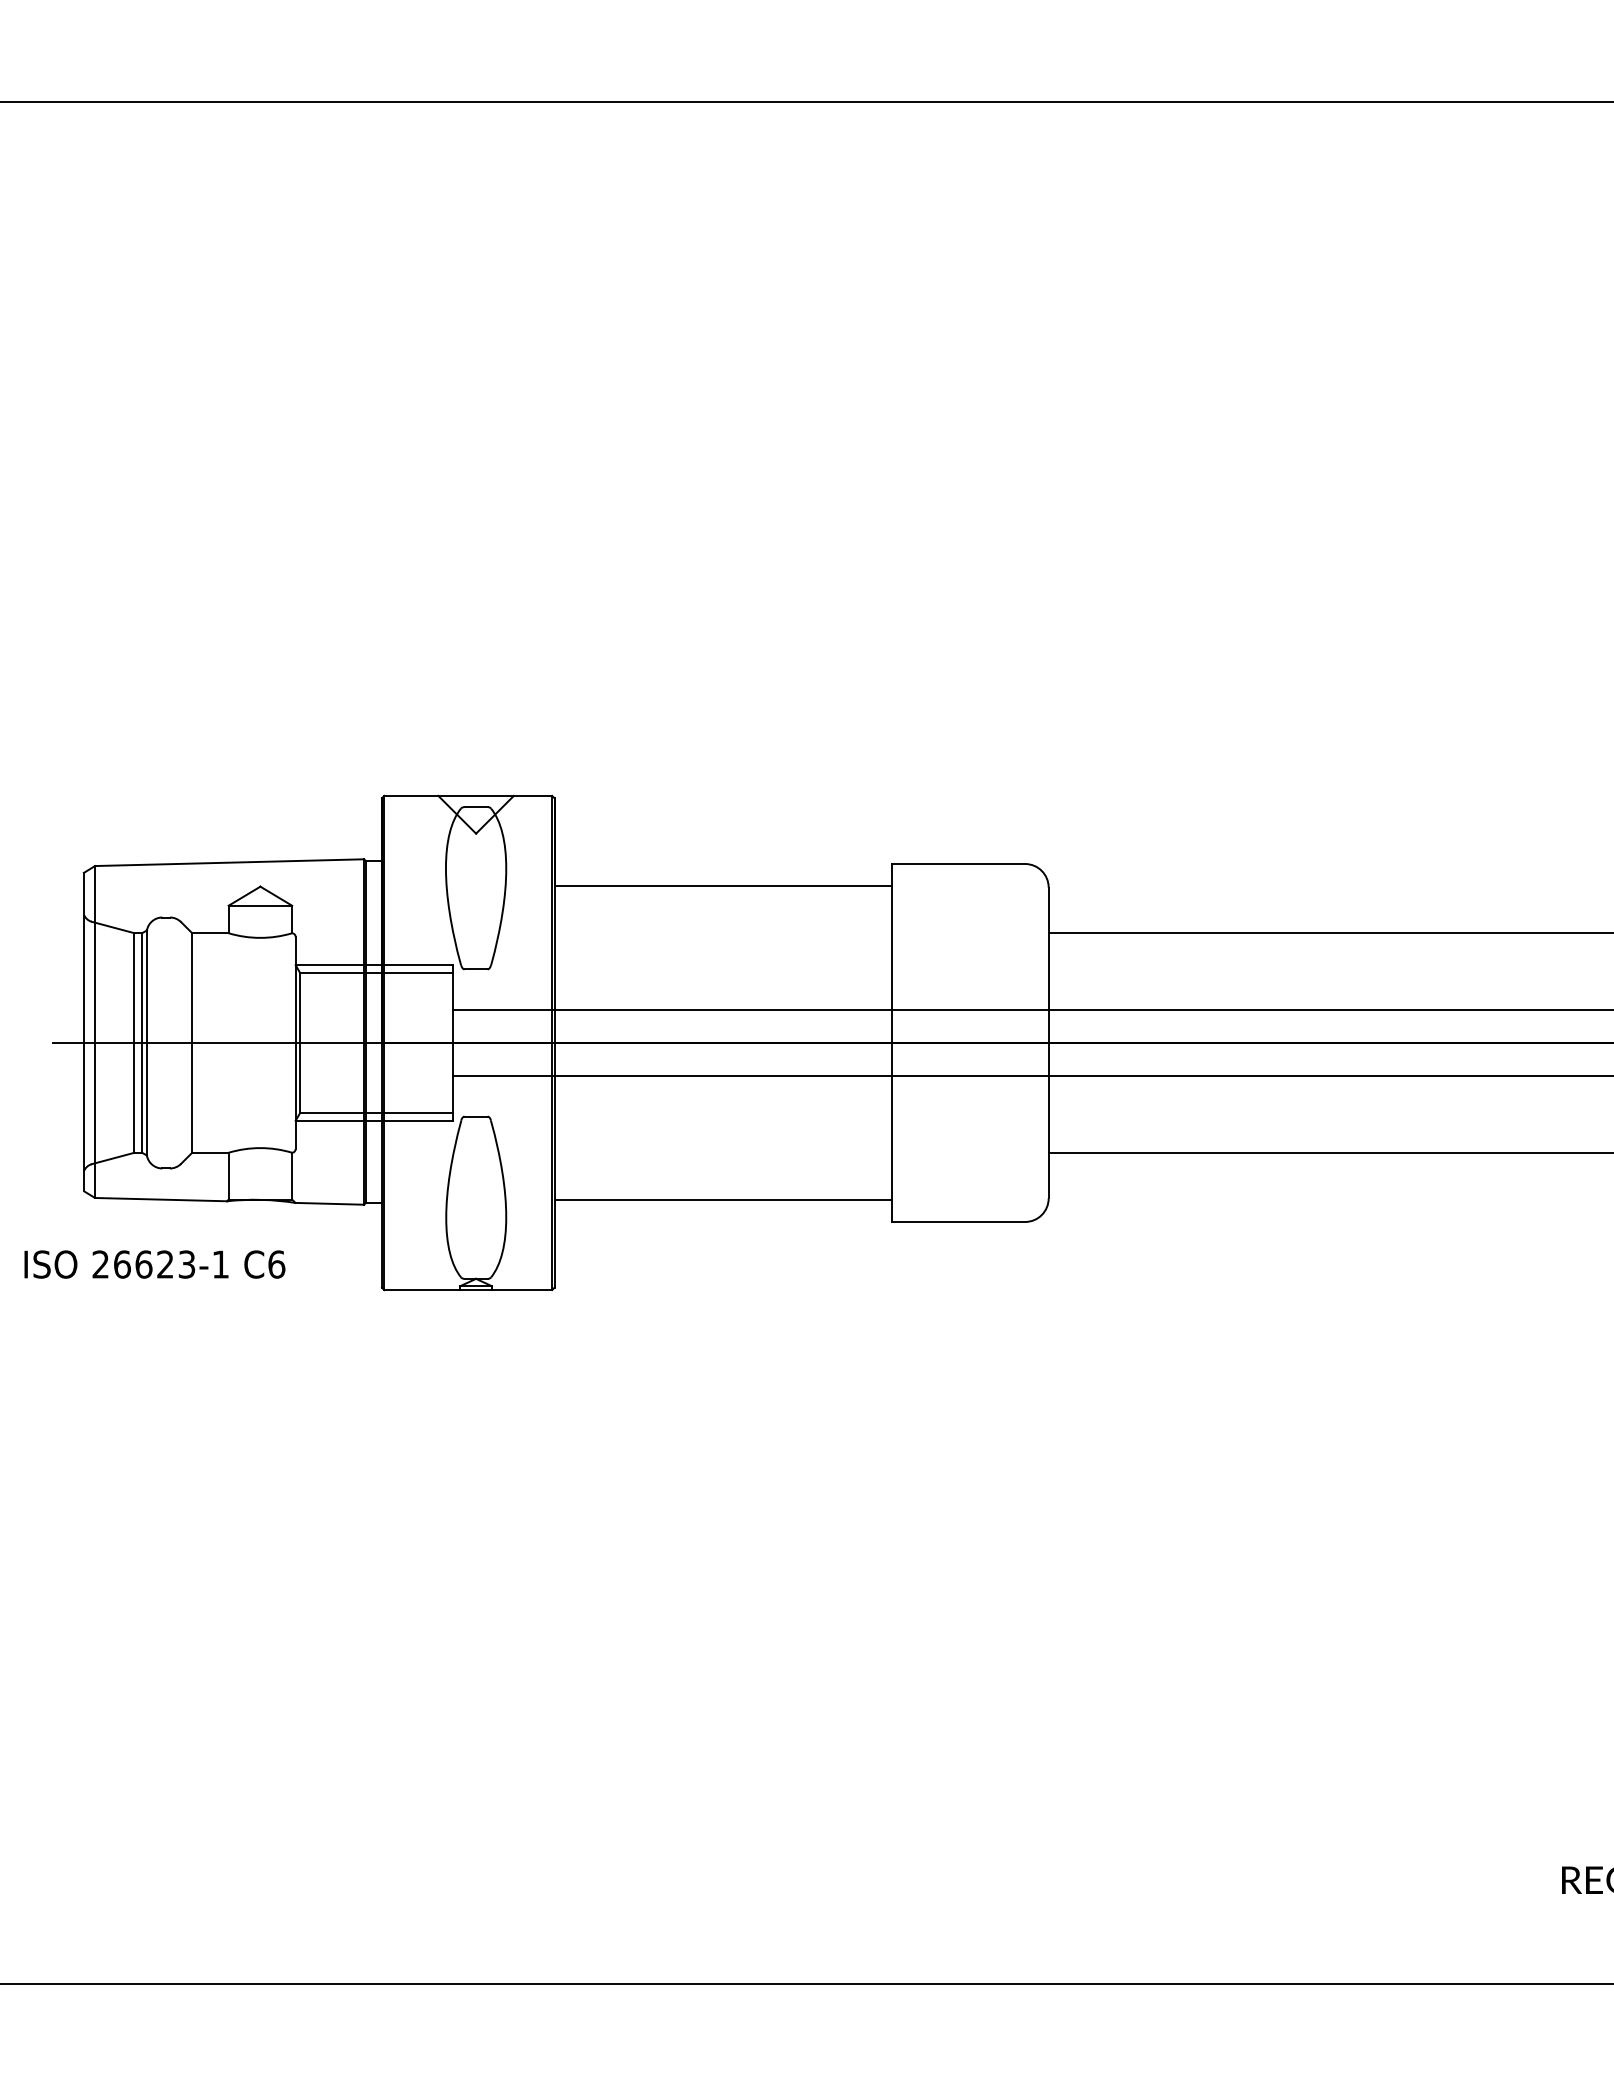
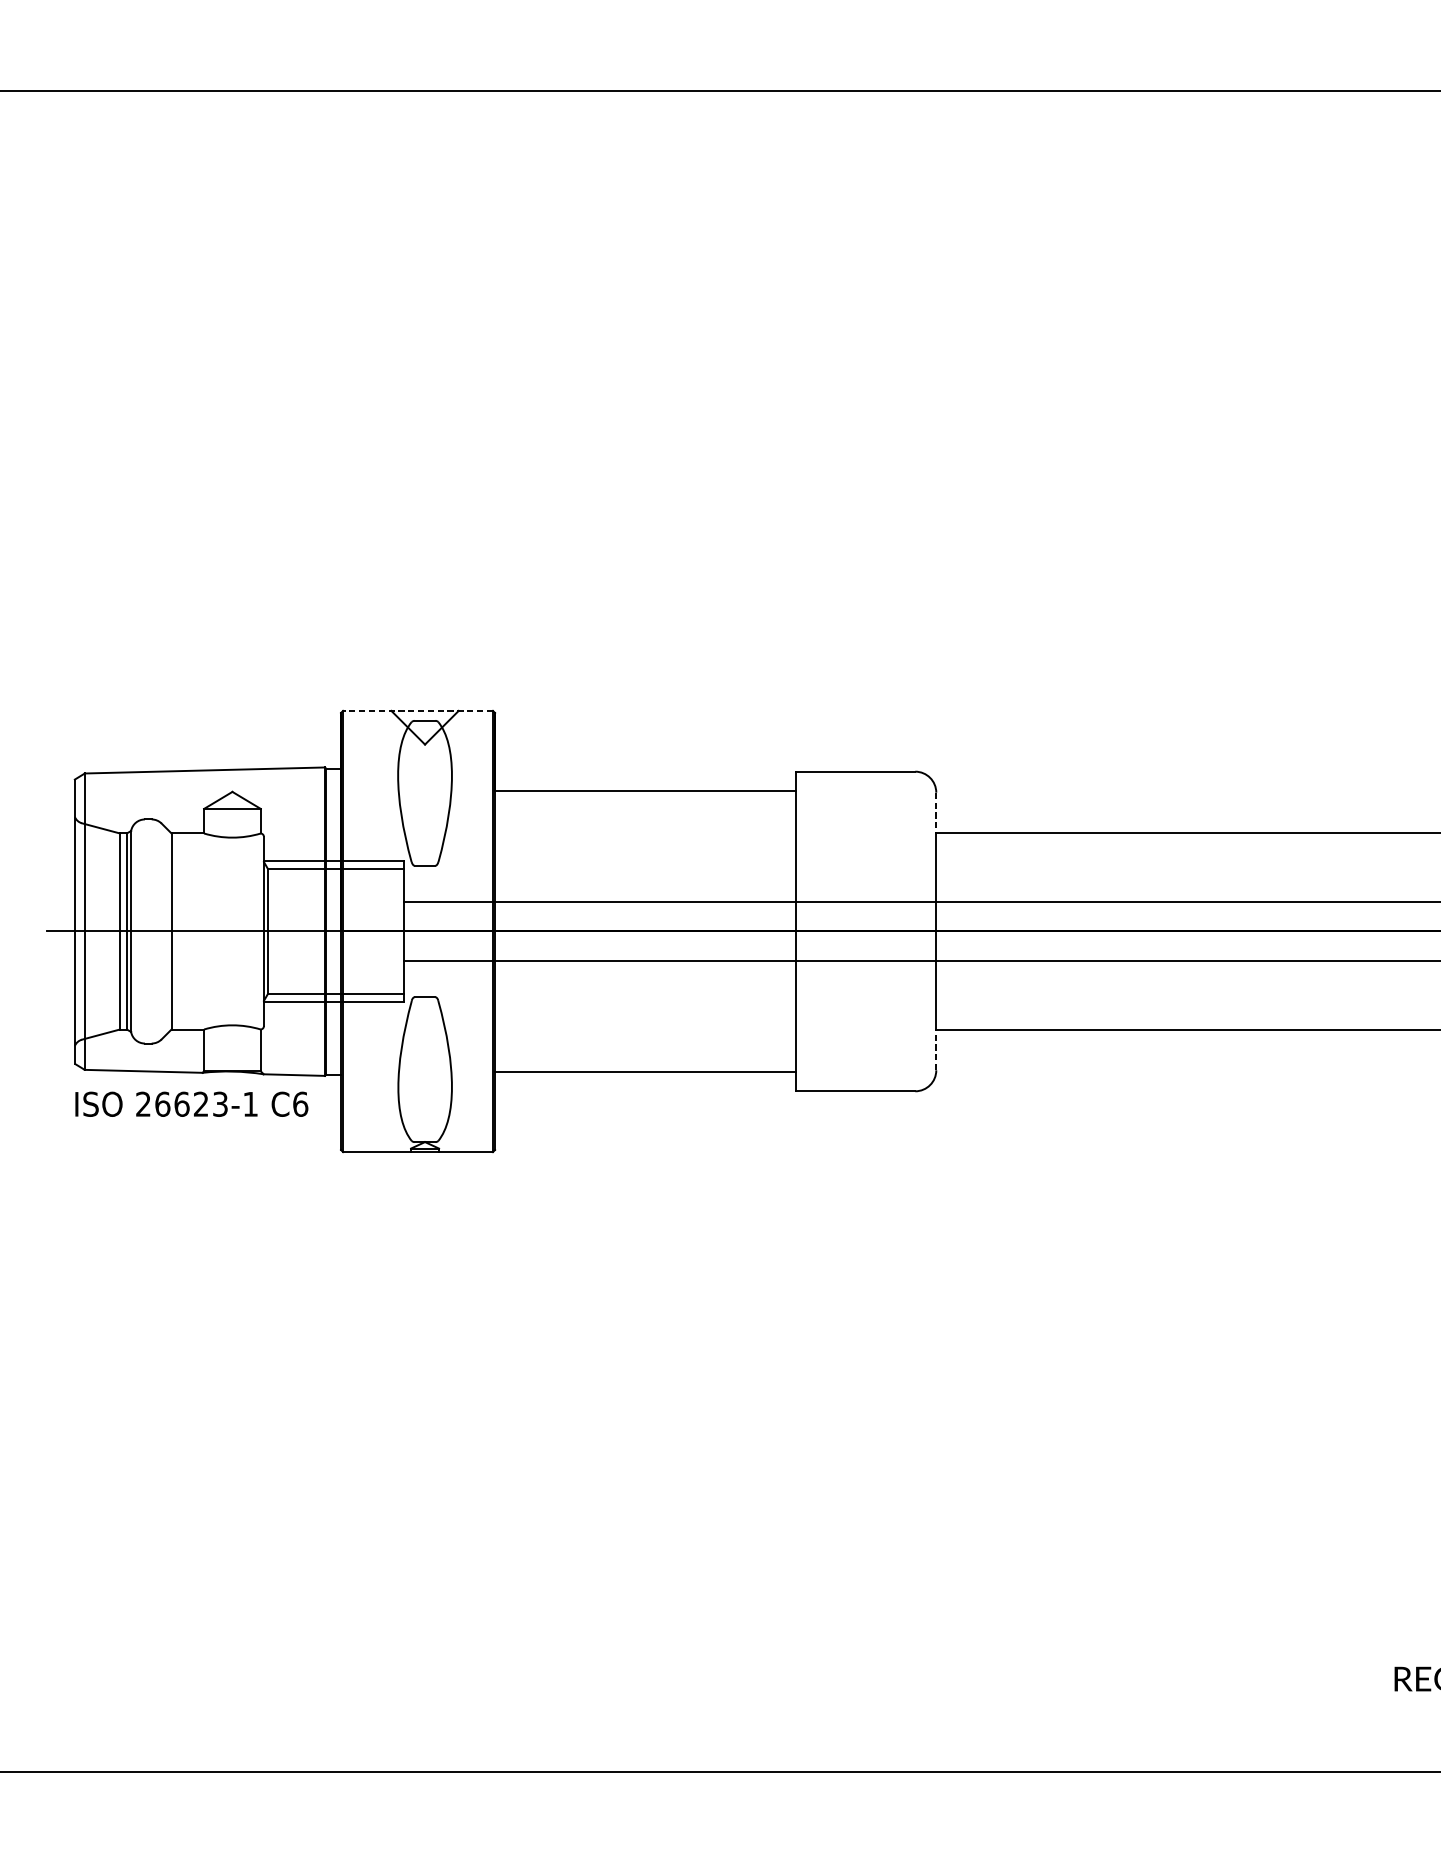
line: (468, 795) -> (418, 710), solid -> dashed
line: (1048, 910) -> (936, 813), solid -> dashed
line: (1048, 1175) -> (936, 1049), solid -> dashed
text: (154, 1264) -> (191, 1104), moved

